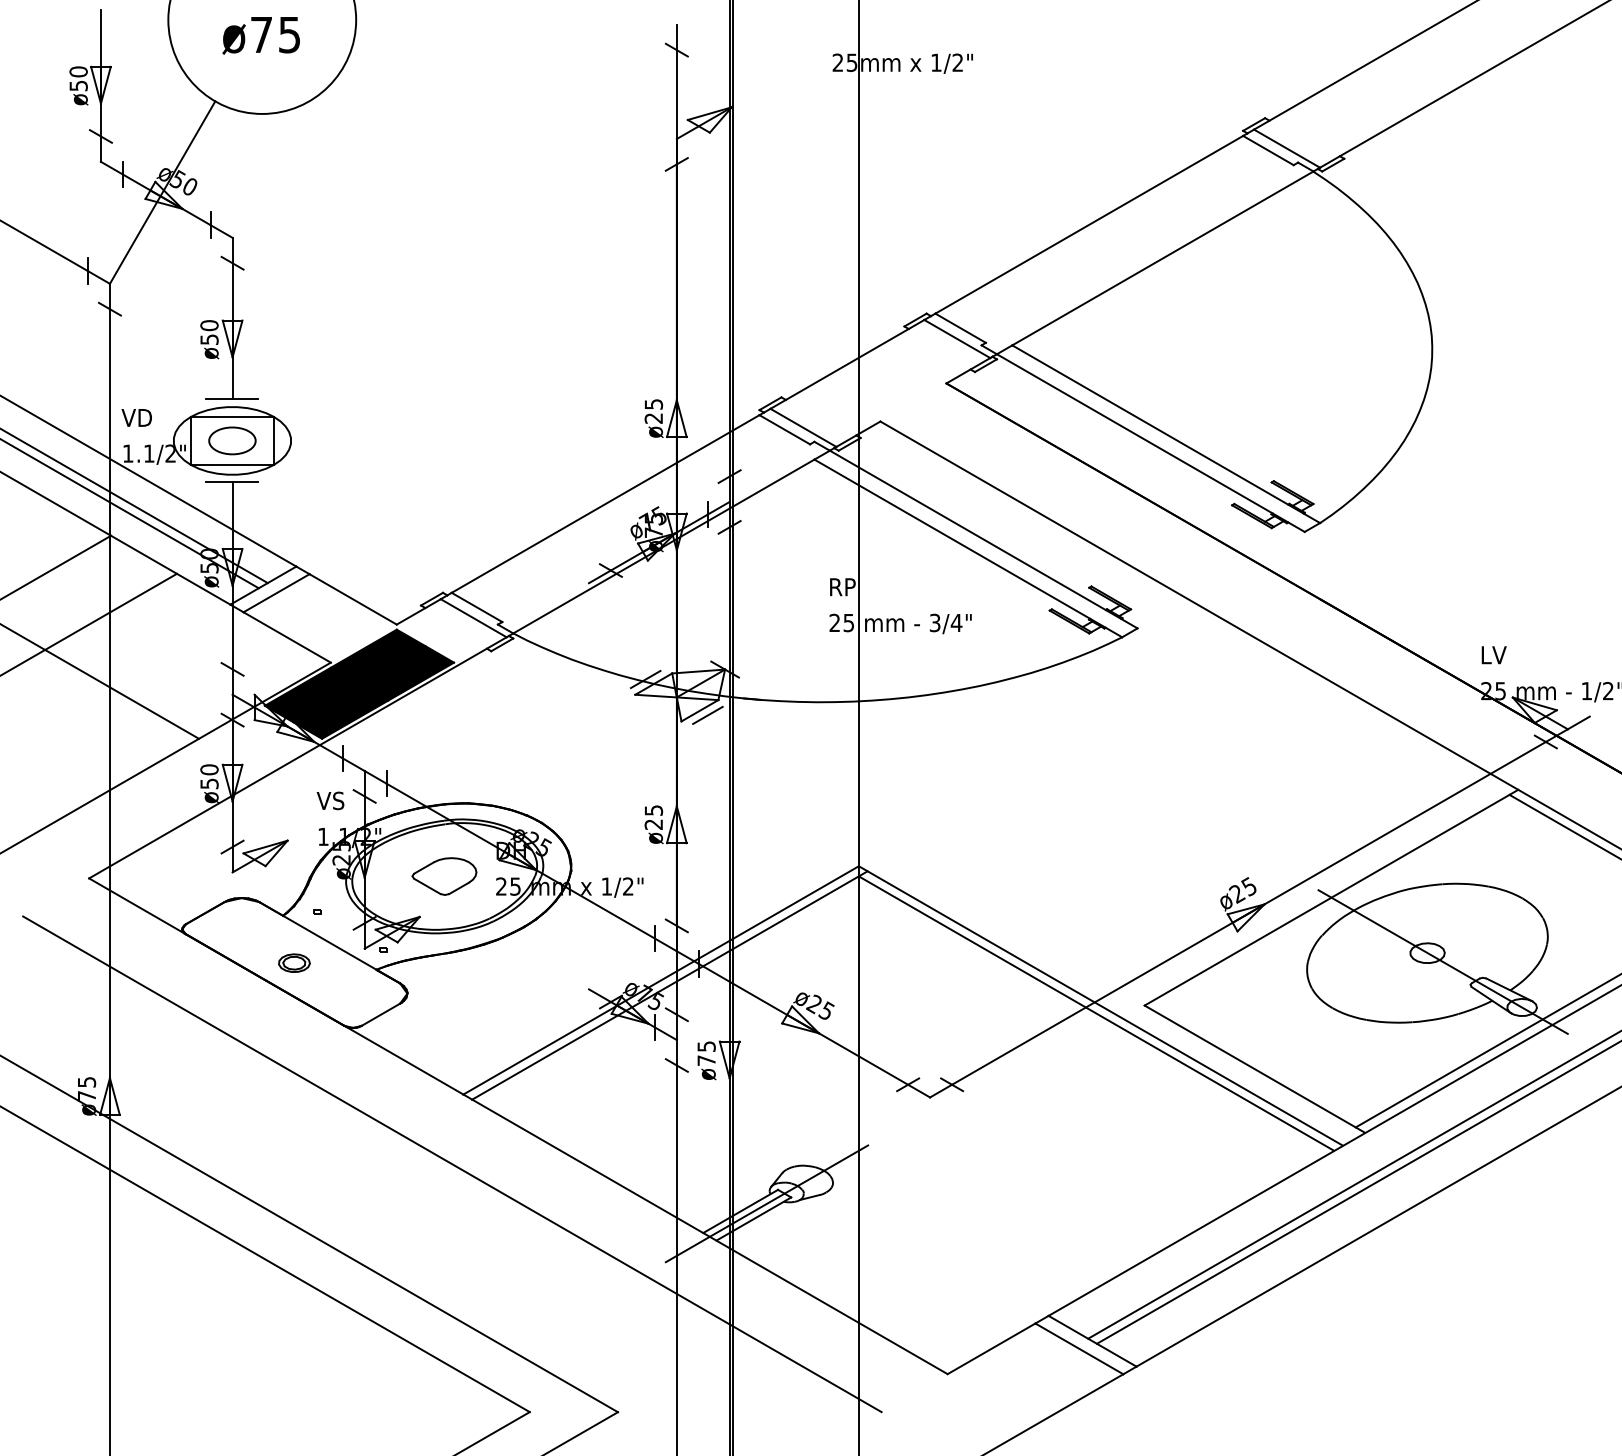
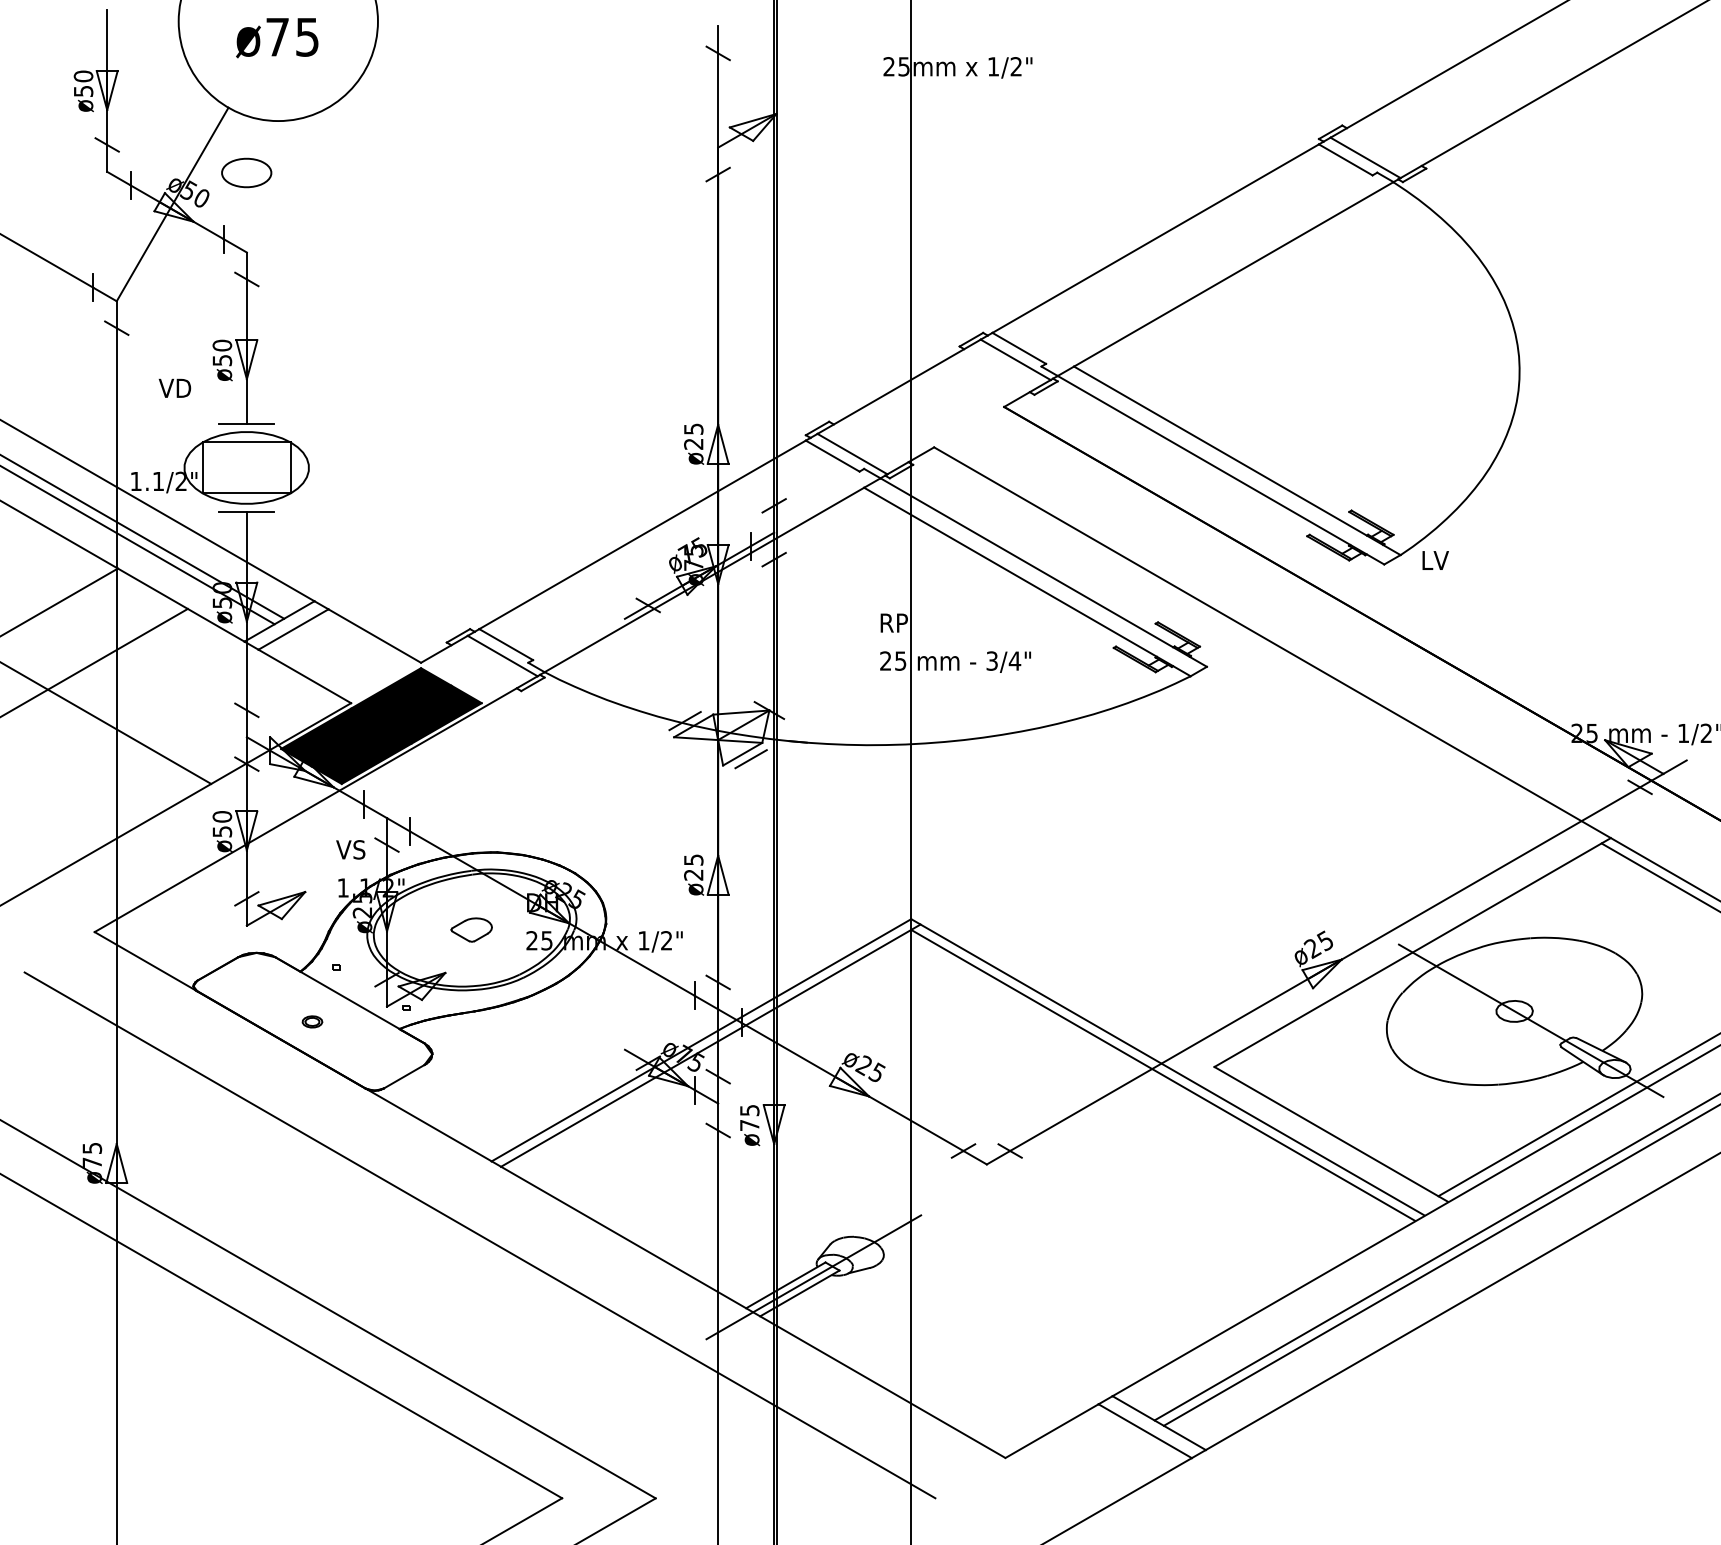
text: (136, 417) -> (174, 387), moved
part: (232, 440) -> (246, 172), moved
text: (1493, 655) -> (1434, 560), moved
part: (444, 876) -> (471, 930), size x0.6
part: (294, 962) -> (312, 1021), size x0.6

